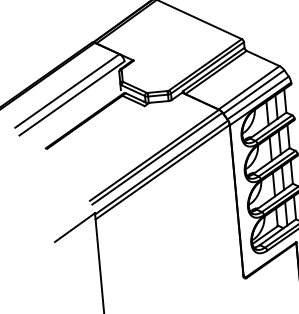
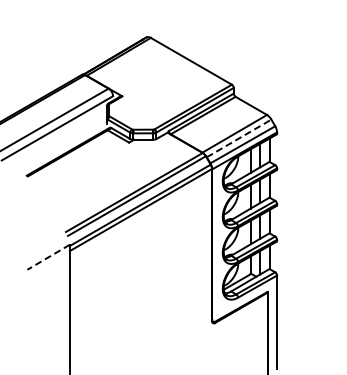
line: (254, 92) -> (239, 138), solid -> dashed
line: (74, 227) -> (48, 257), solid -> dashed

